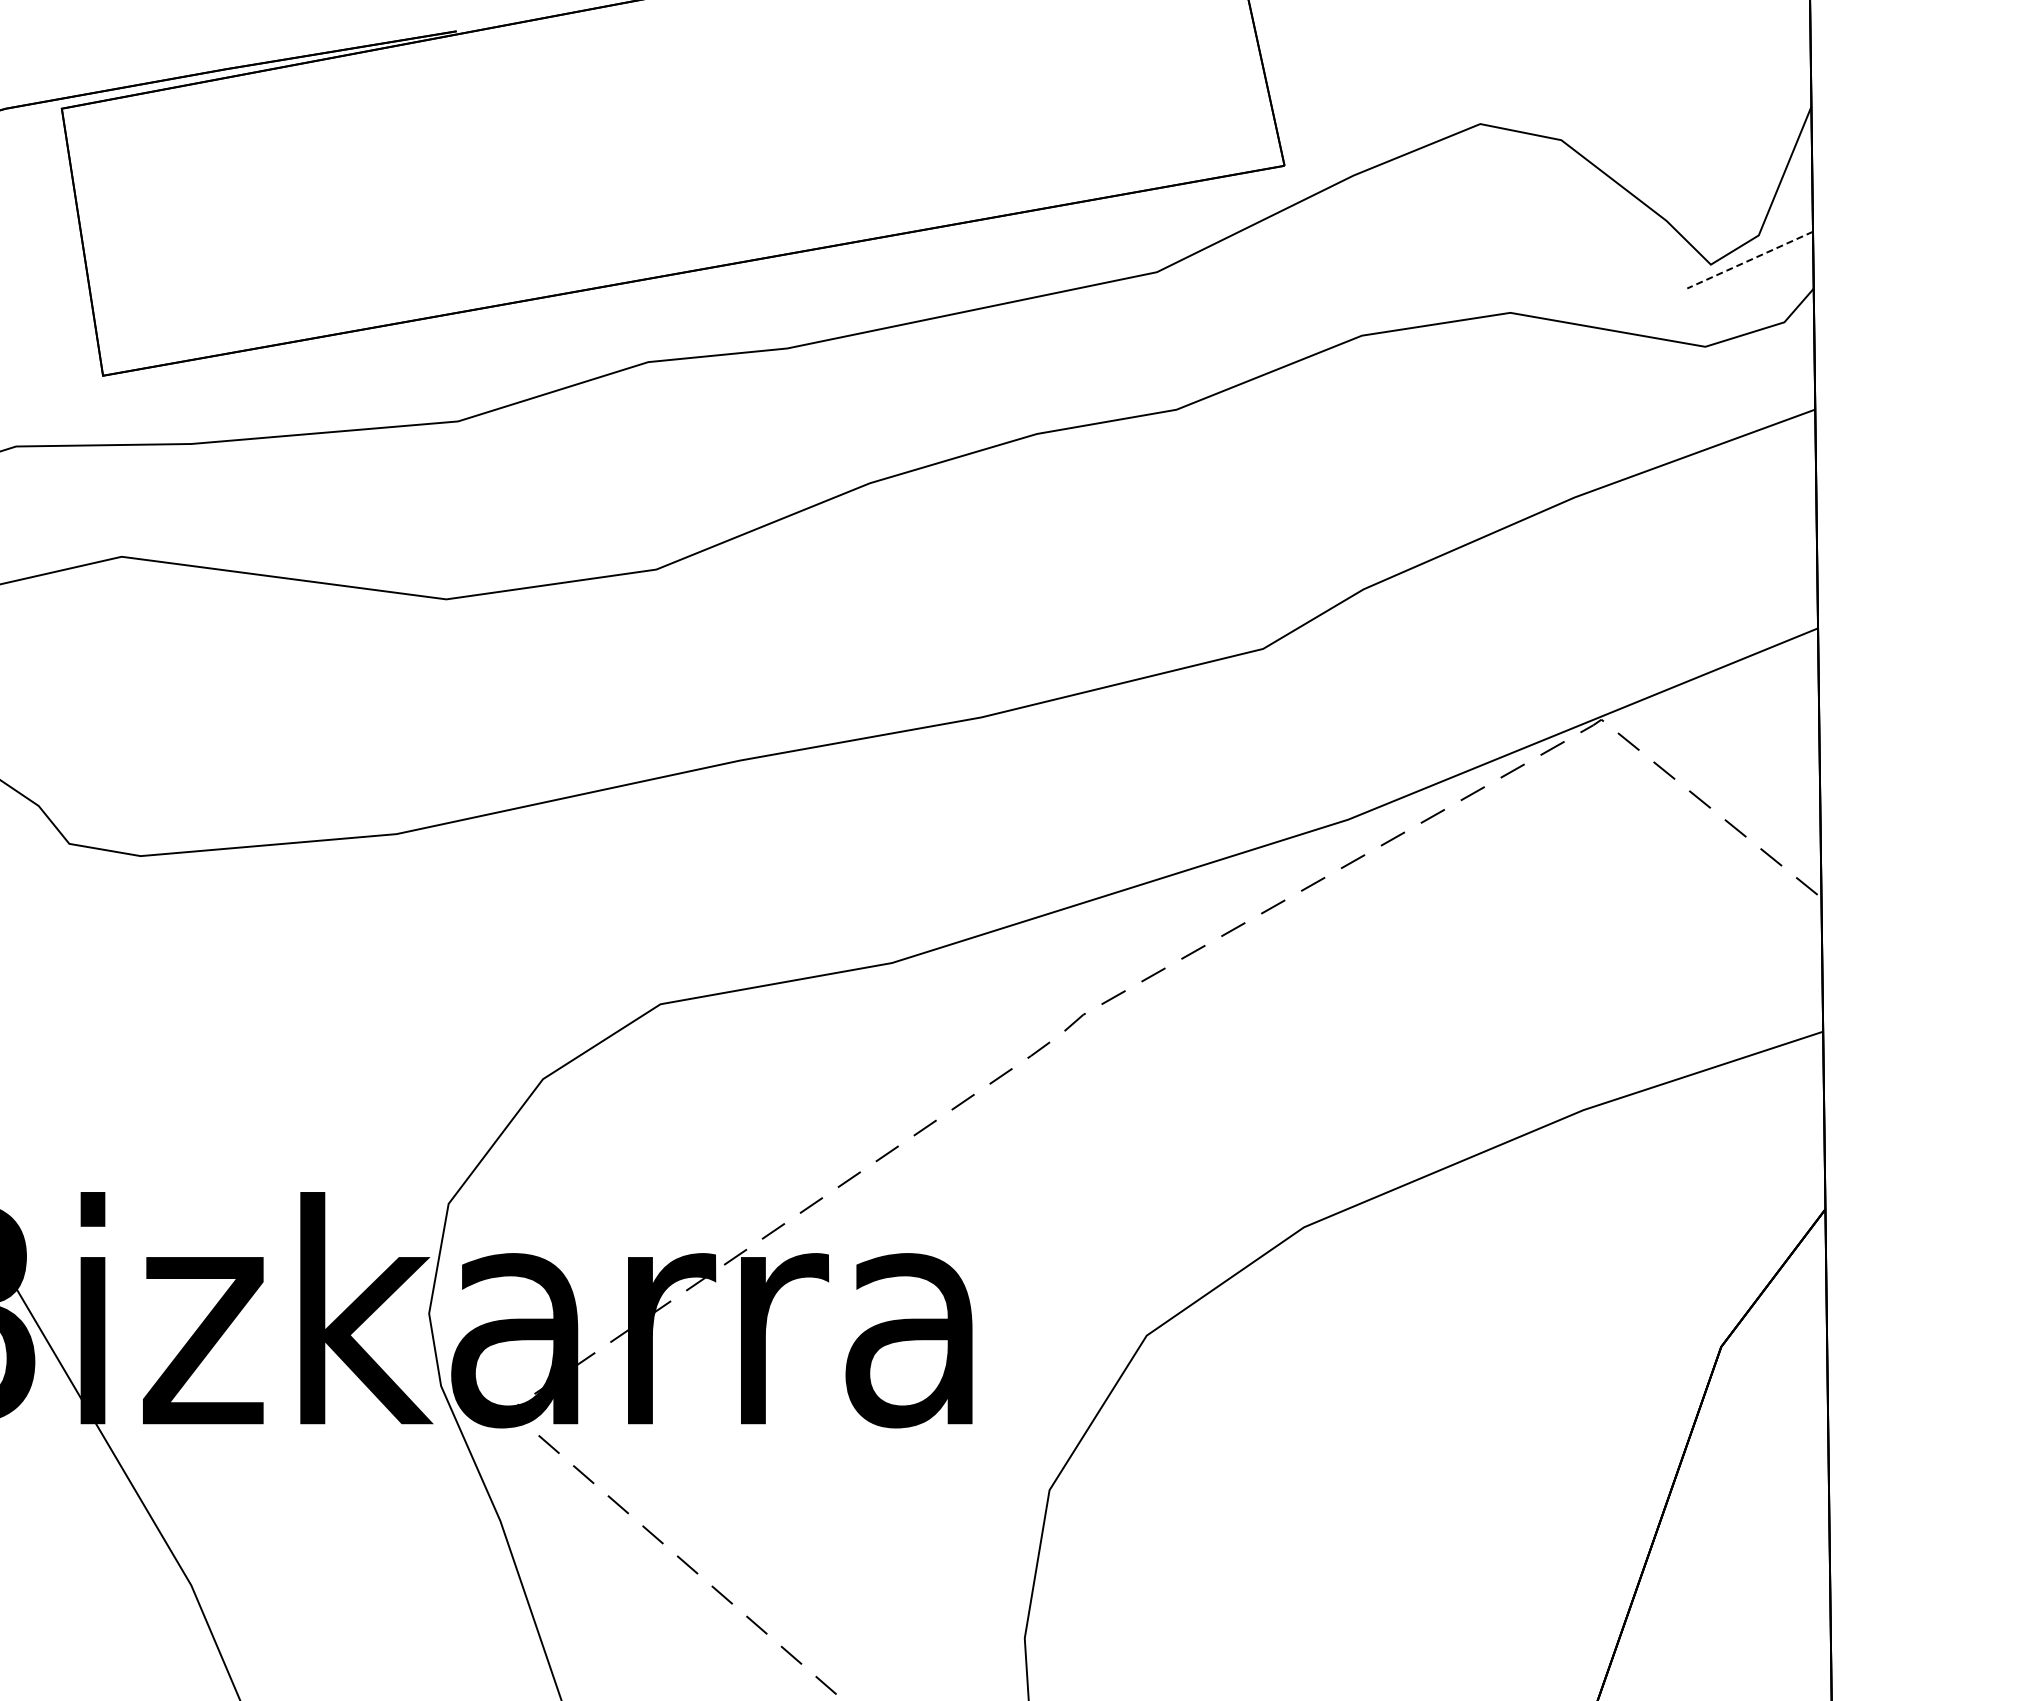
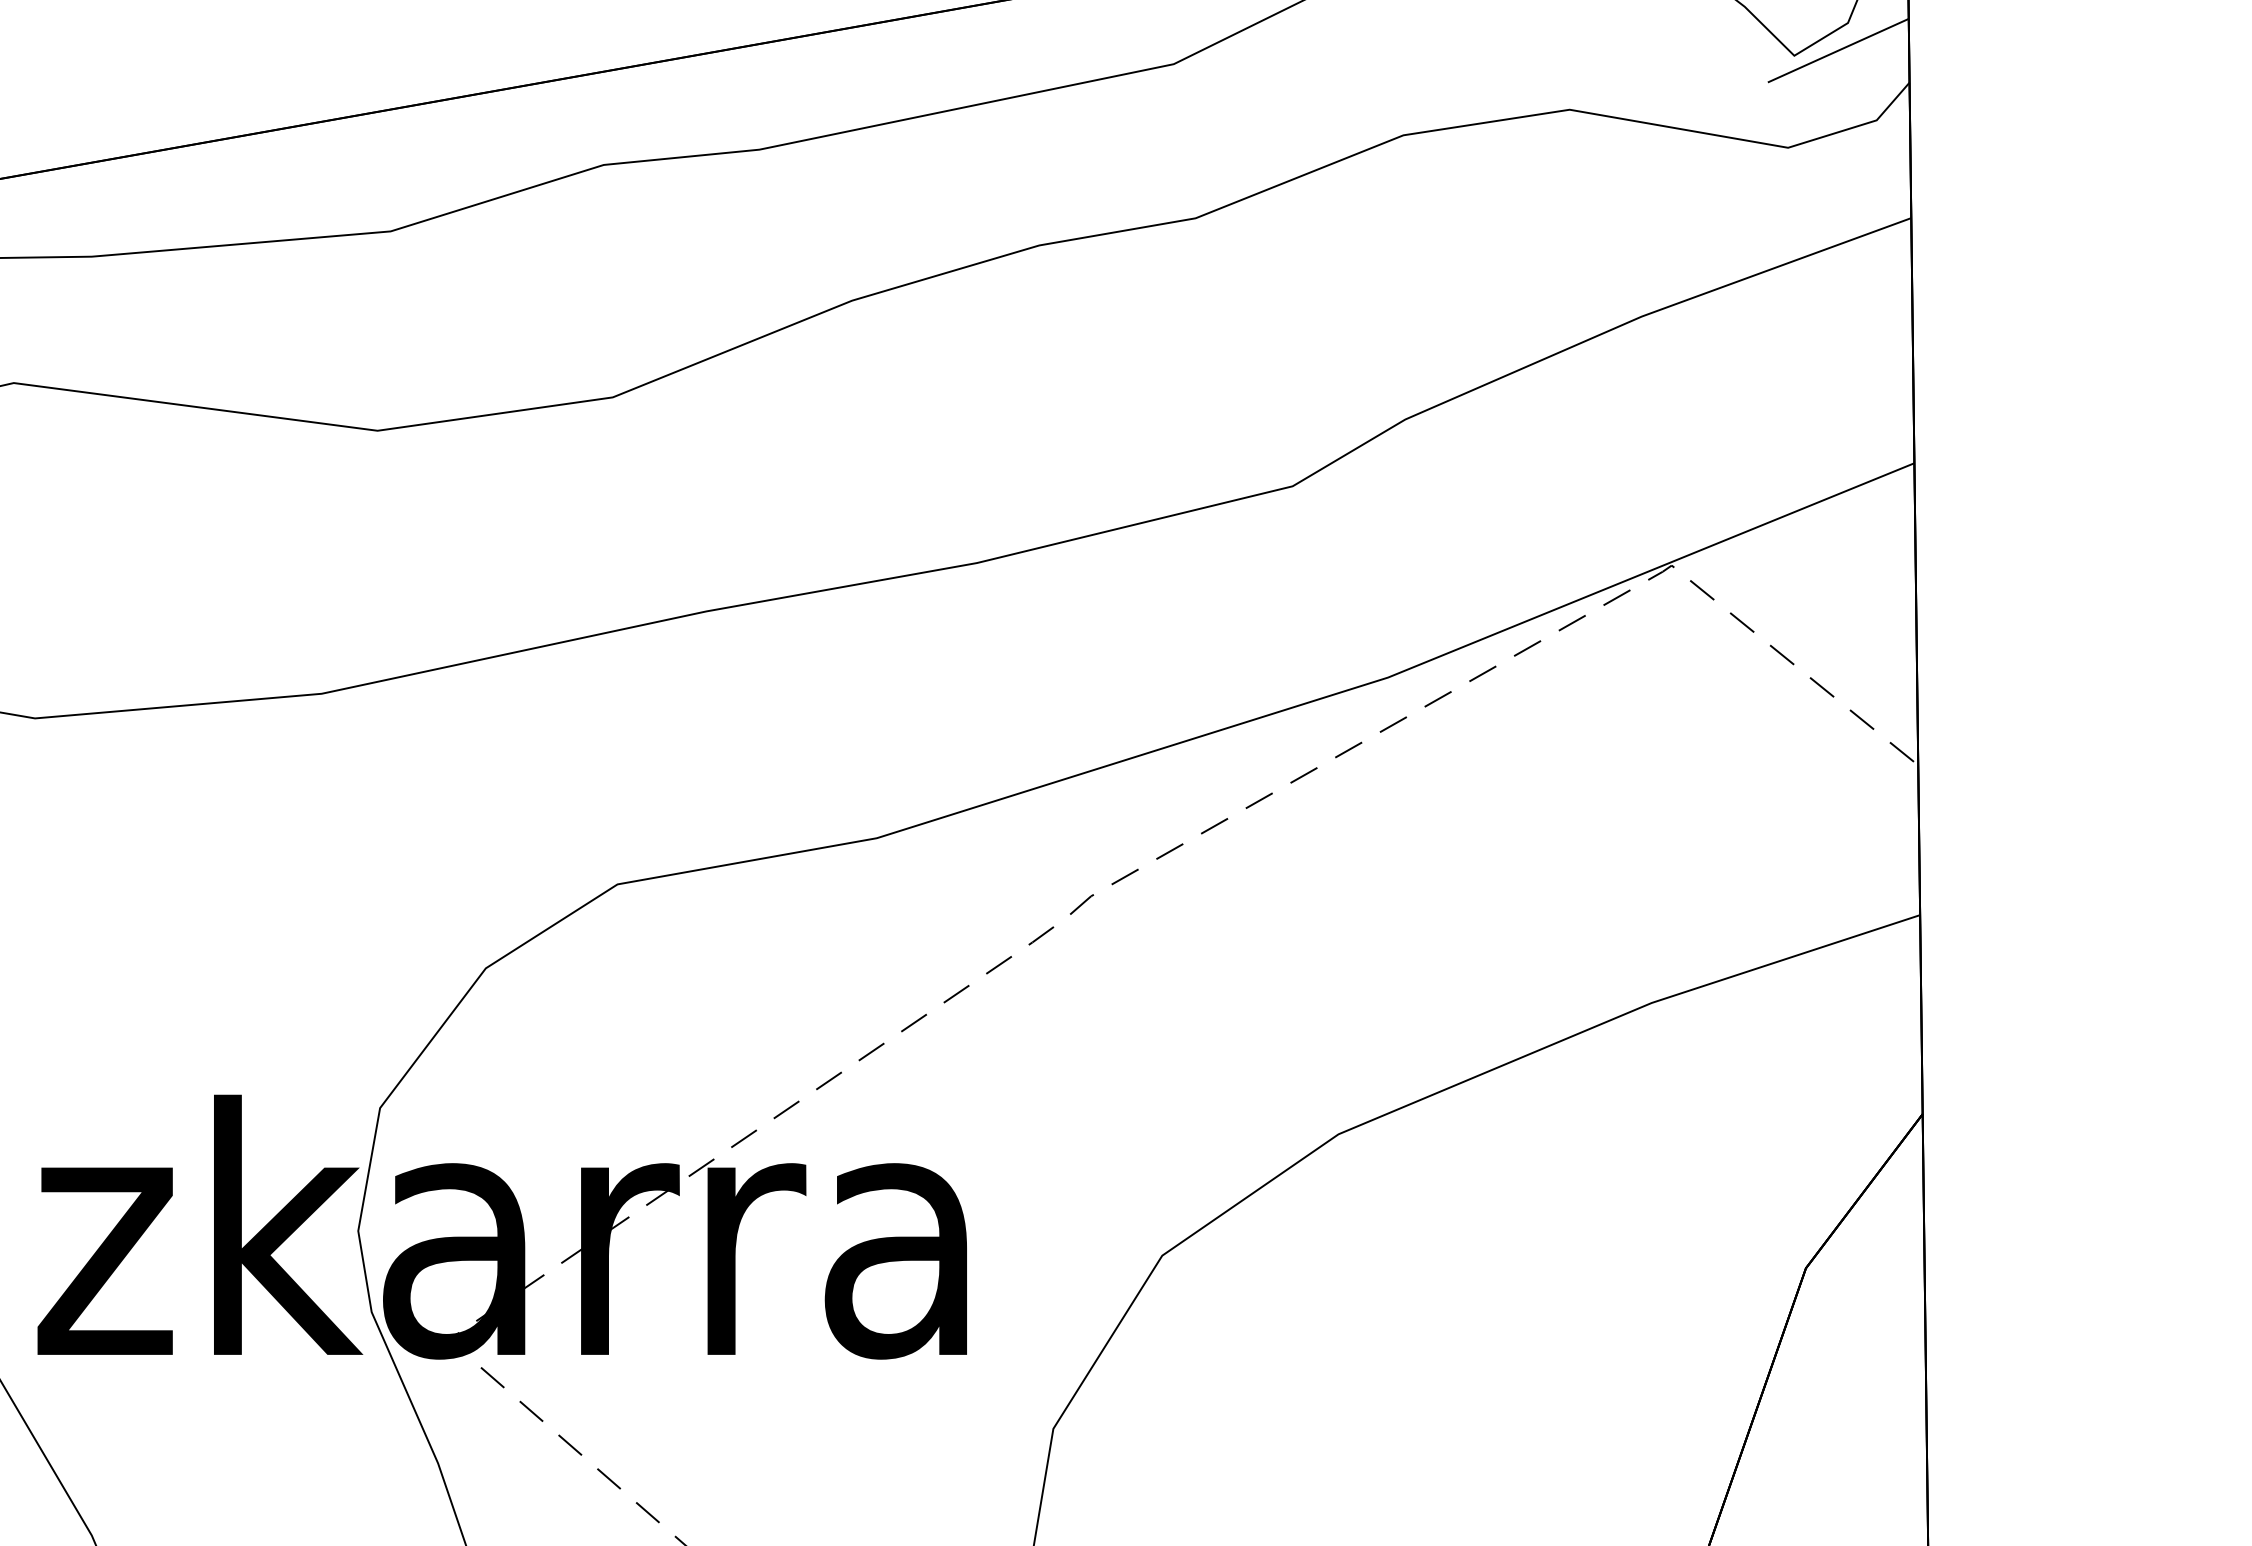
line: (1750, 259) -> (1838, 49), dashed -> solid

